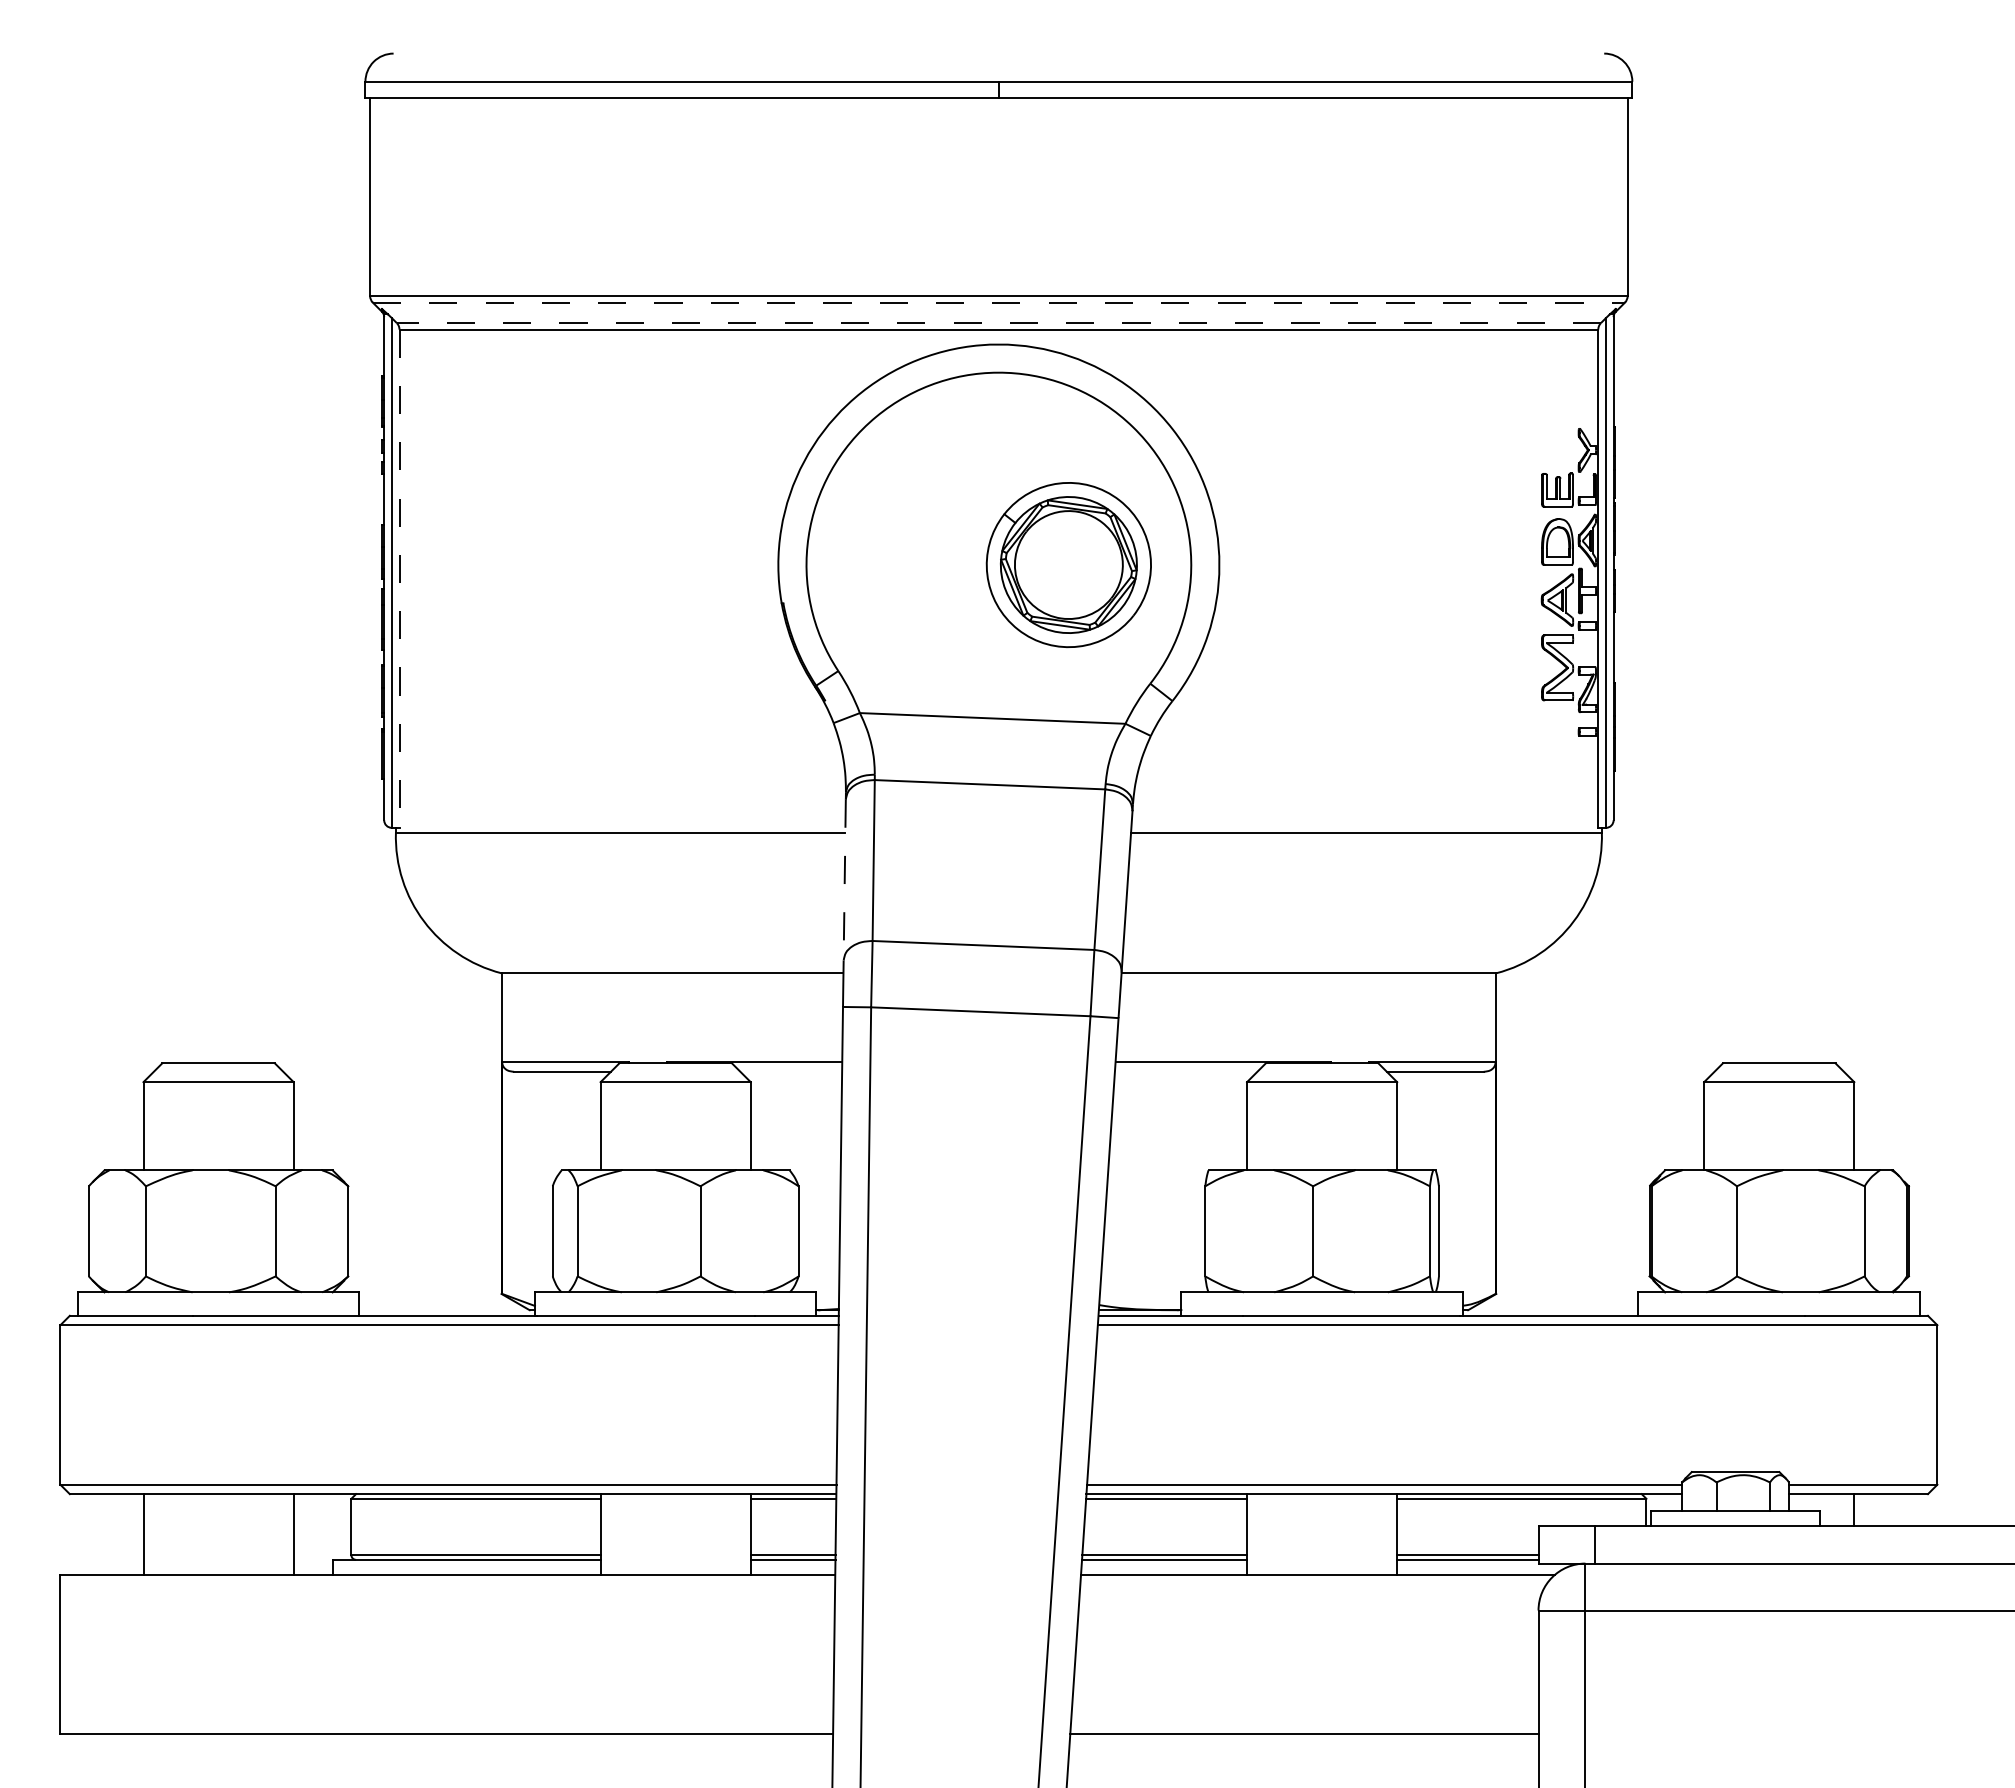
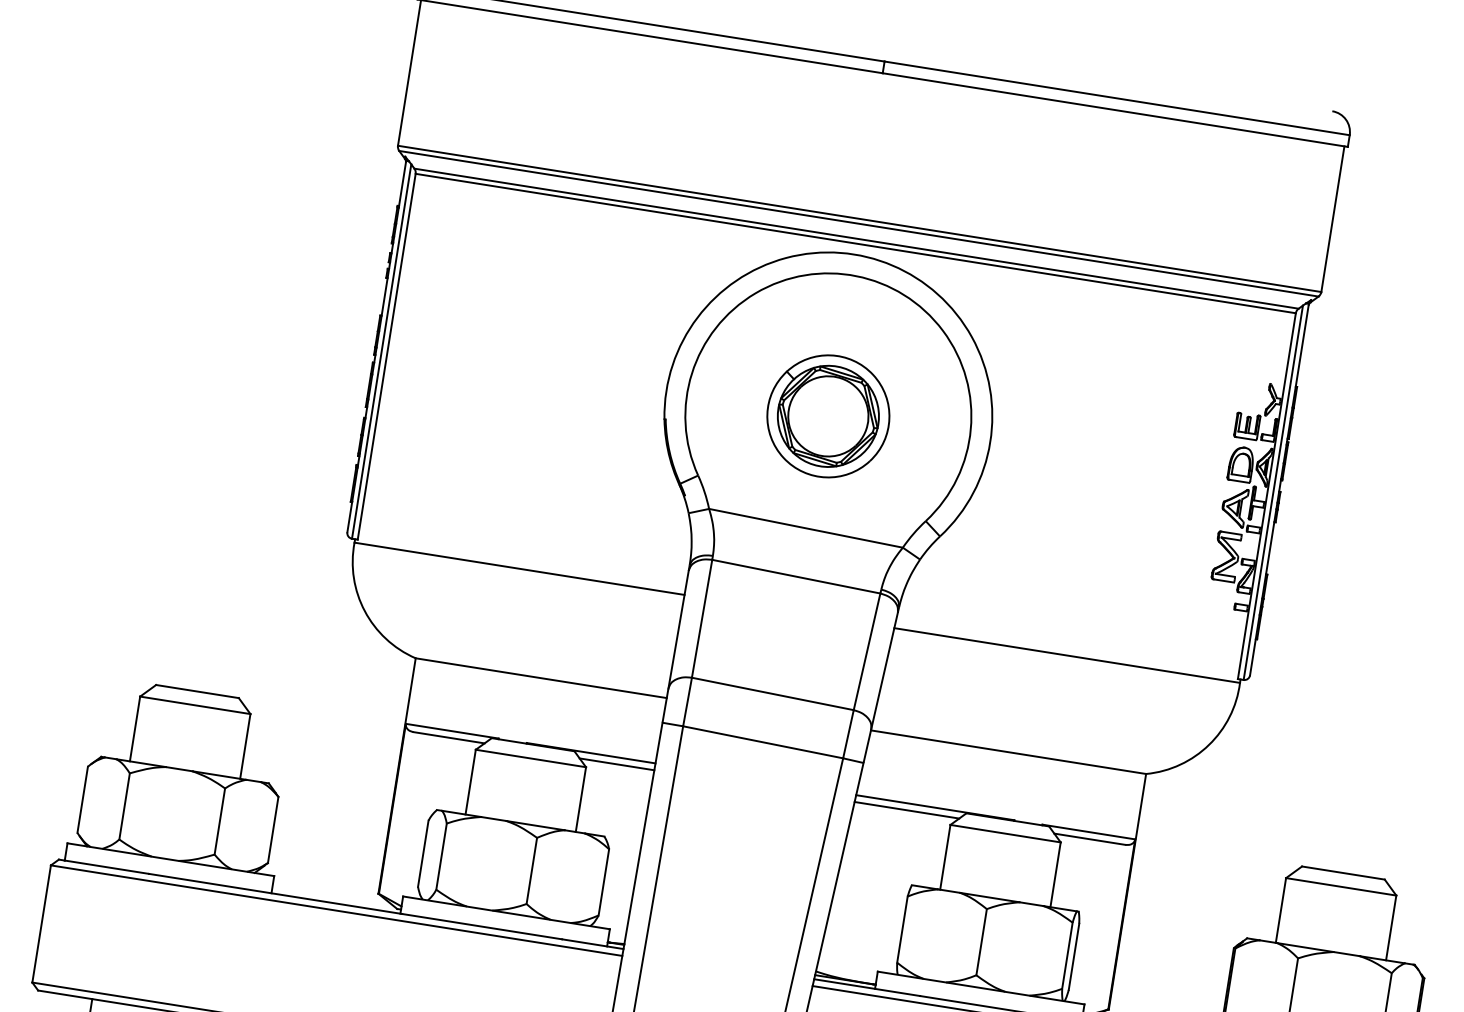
line: (999, 302) -> (859, 223), dashed -> solid
line: (998, 323) -> (856, 239), dashed -> solid
part: (1068, 565) -> (828, 416), moved
line: (399, 579) -> (386, 357), dashed -> solid
line: (844, 880) -> (678, 630), dashed -> solid
line: (791, 1071) -> (617, 764), added
line: (1185, 1071) -> (906, 809), added

